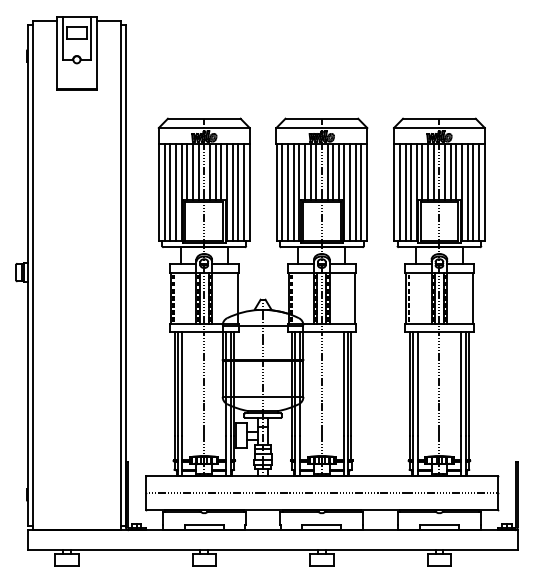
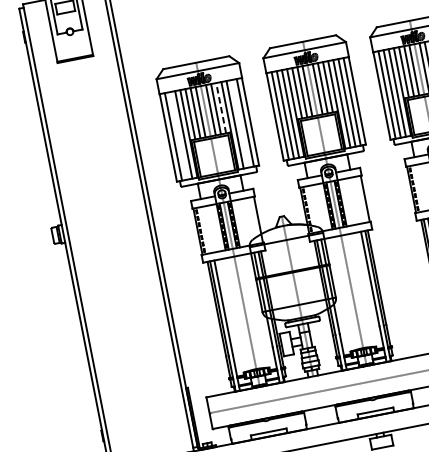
line: (221, 172) -> (221, 108), solid -> dashed
line: (170, 192) -> (178, 135), removed
line: (238, 192) -> (240, 123), removed

